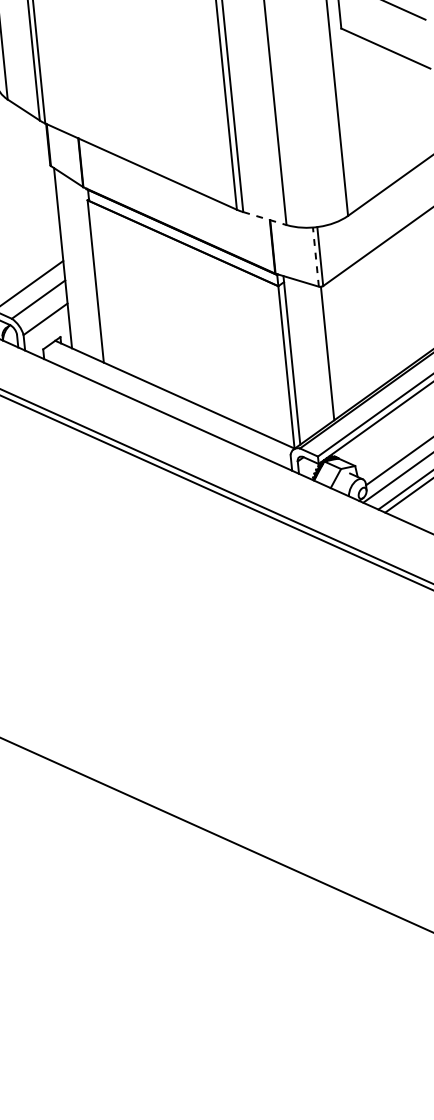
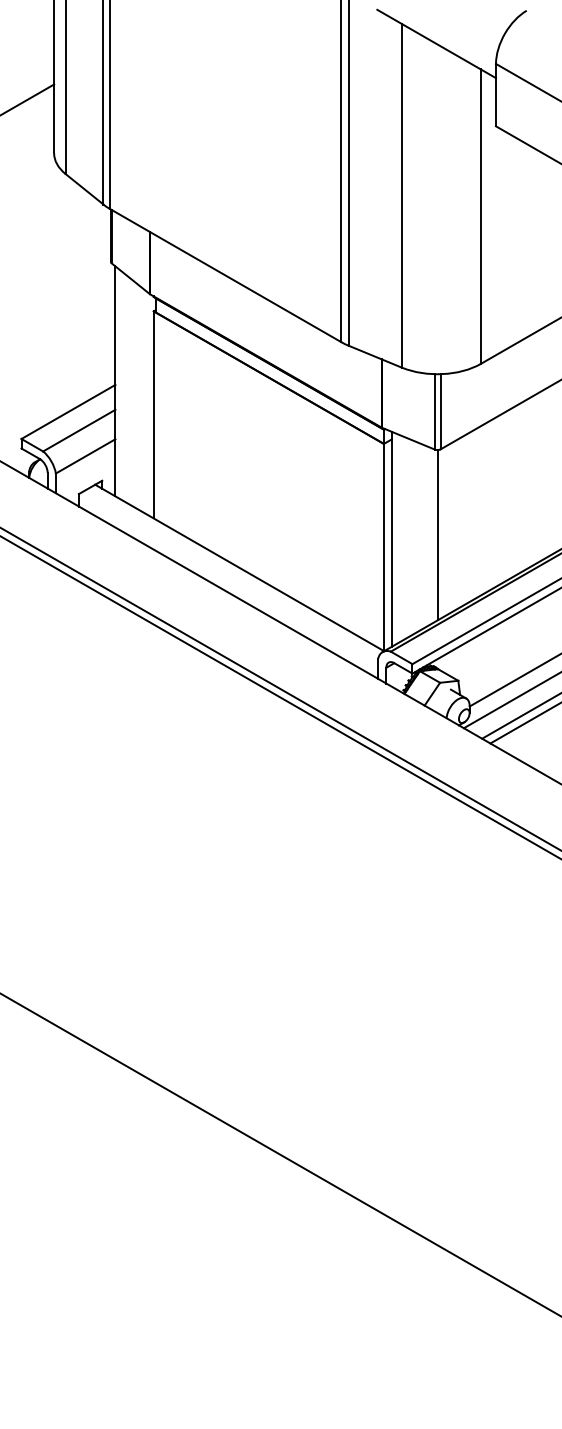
line: (264, 218) -> (375, 356), dashed -> solid
line: (316, 256) -> (435, 411), dashed -> solid

